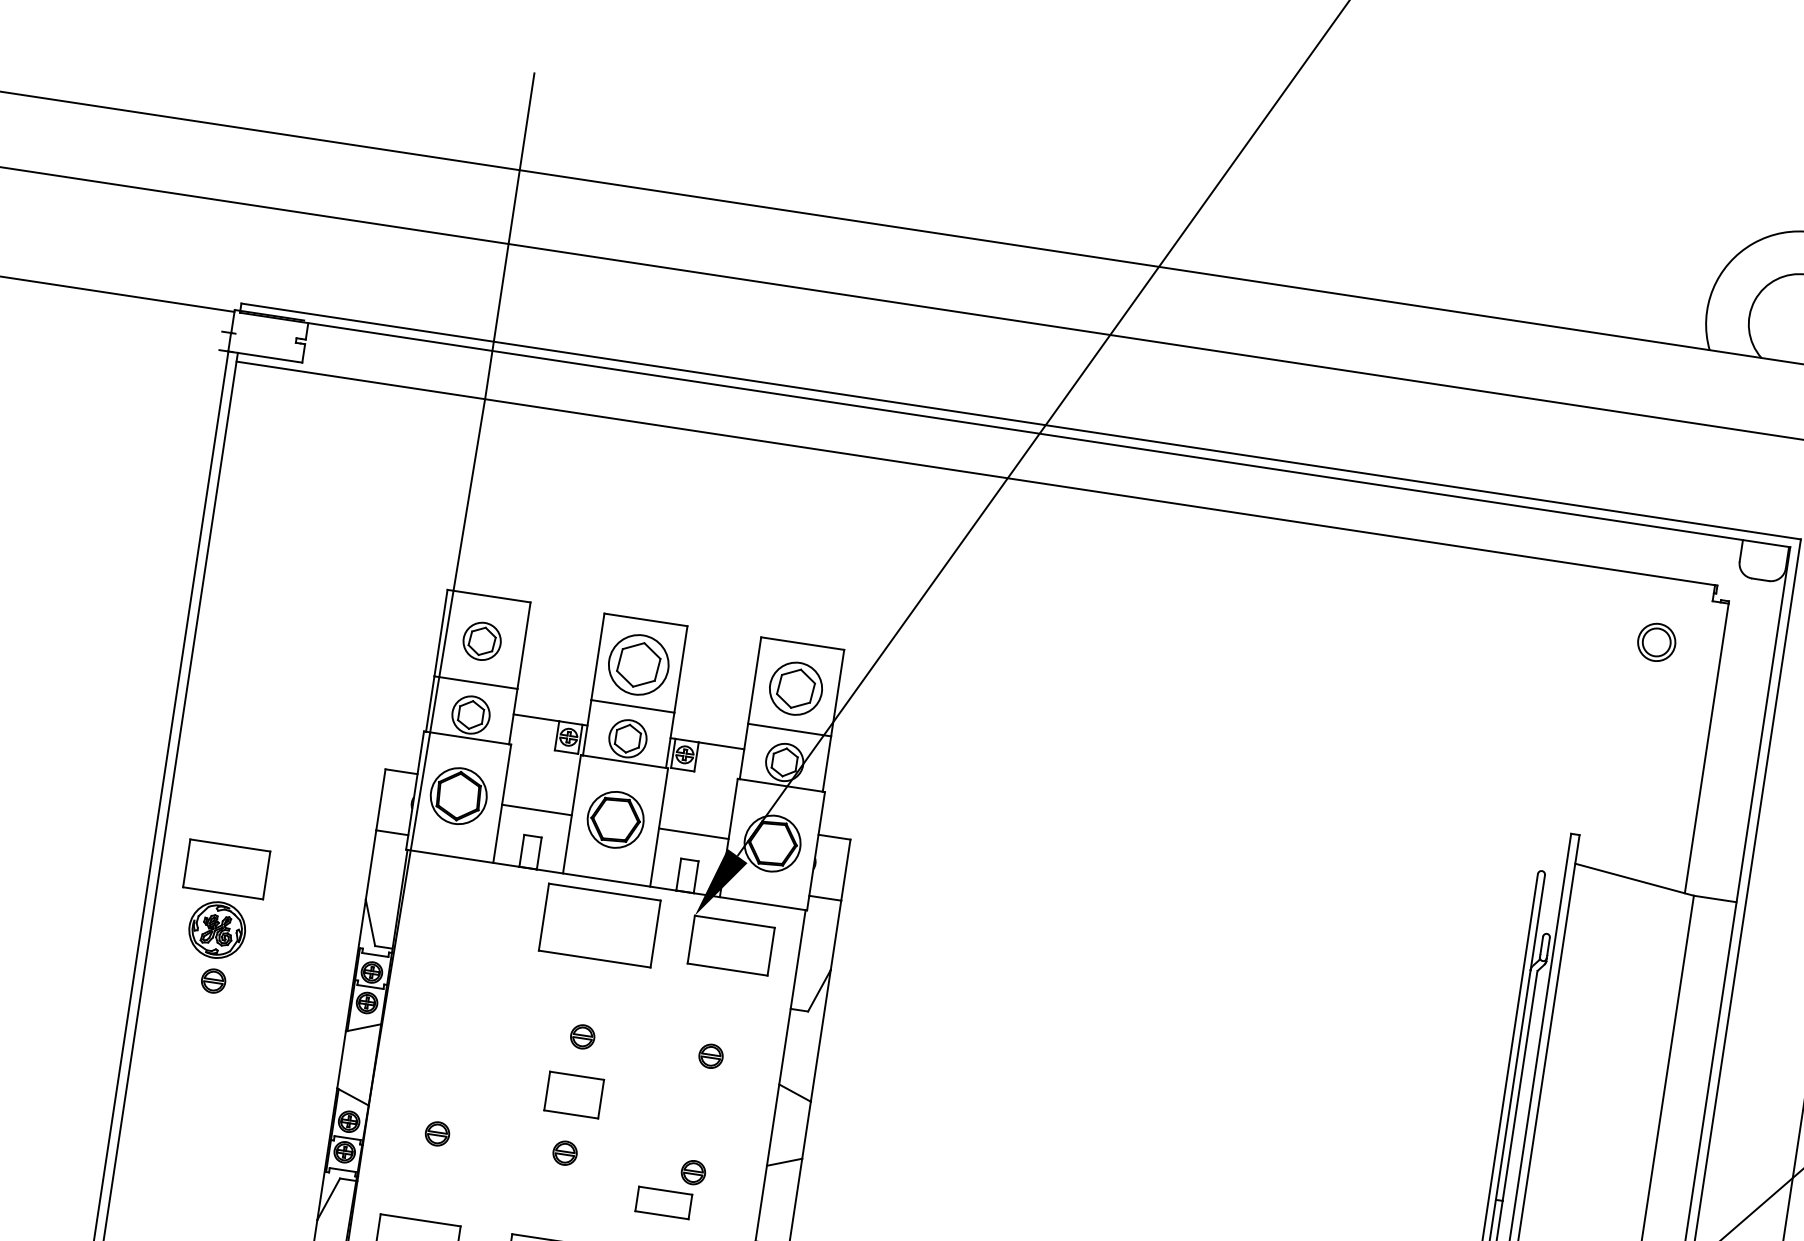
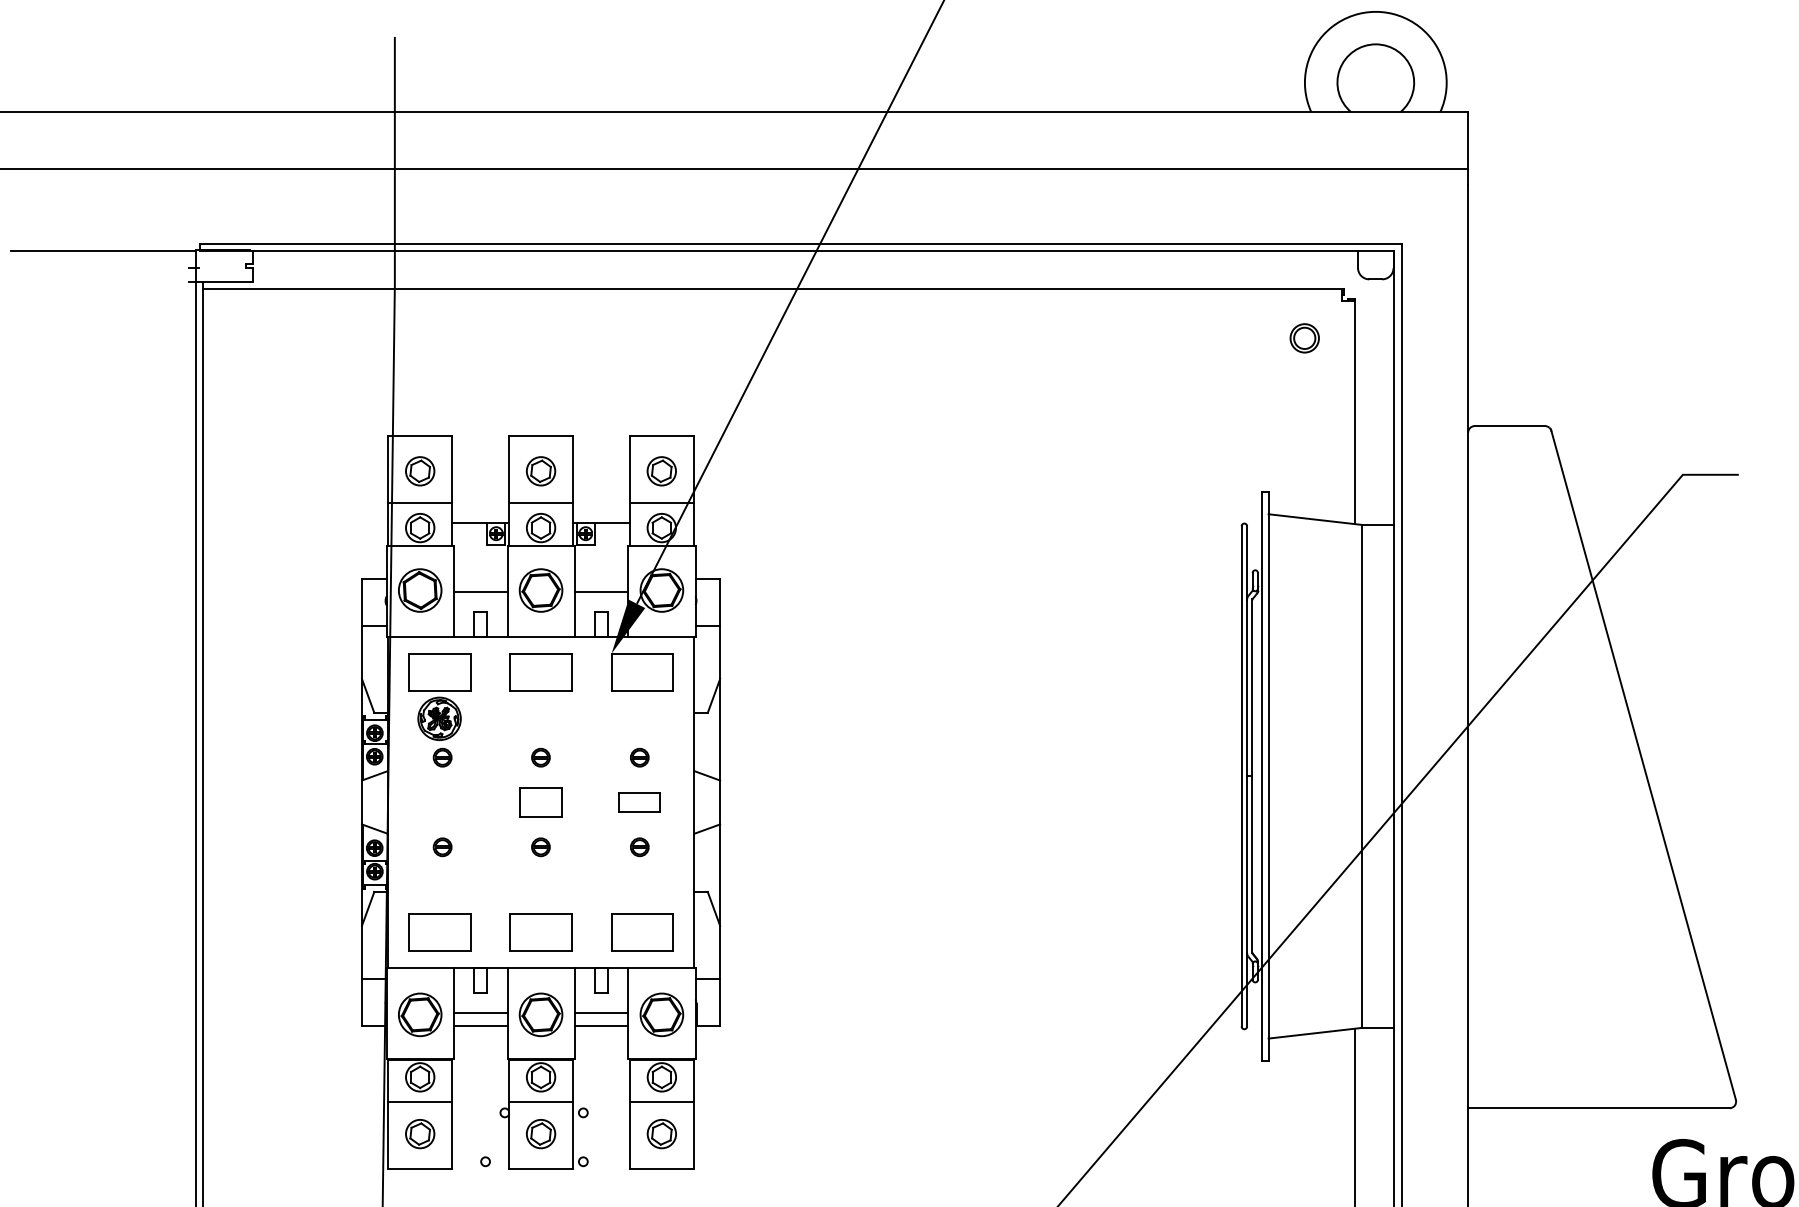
part: (639, 665) -> (541, 471), size x0.62
part: (795, 688) -> (661, 471), size x0.71
part: (218, 919) -> (439, 710), moved
part: (598, 926) -> (540, 672), size x0.71
part: (663, 1202) -> (639, 802), moved

